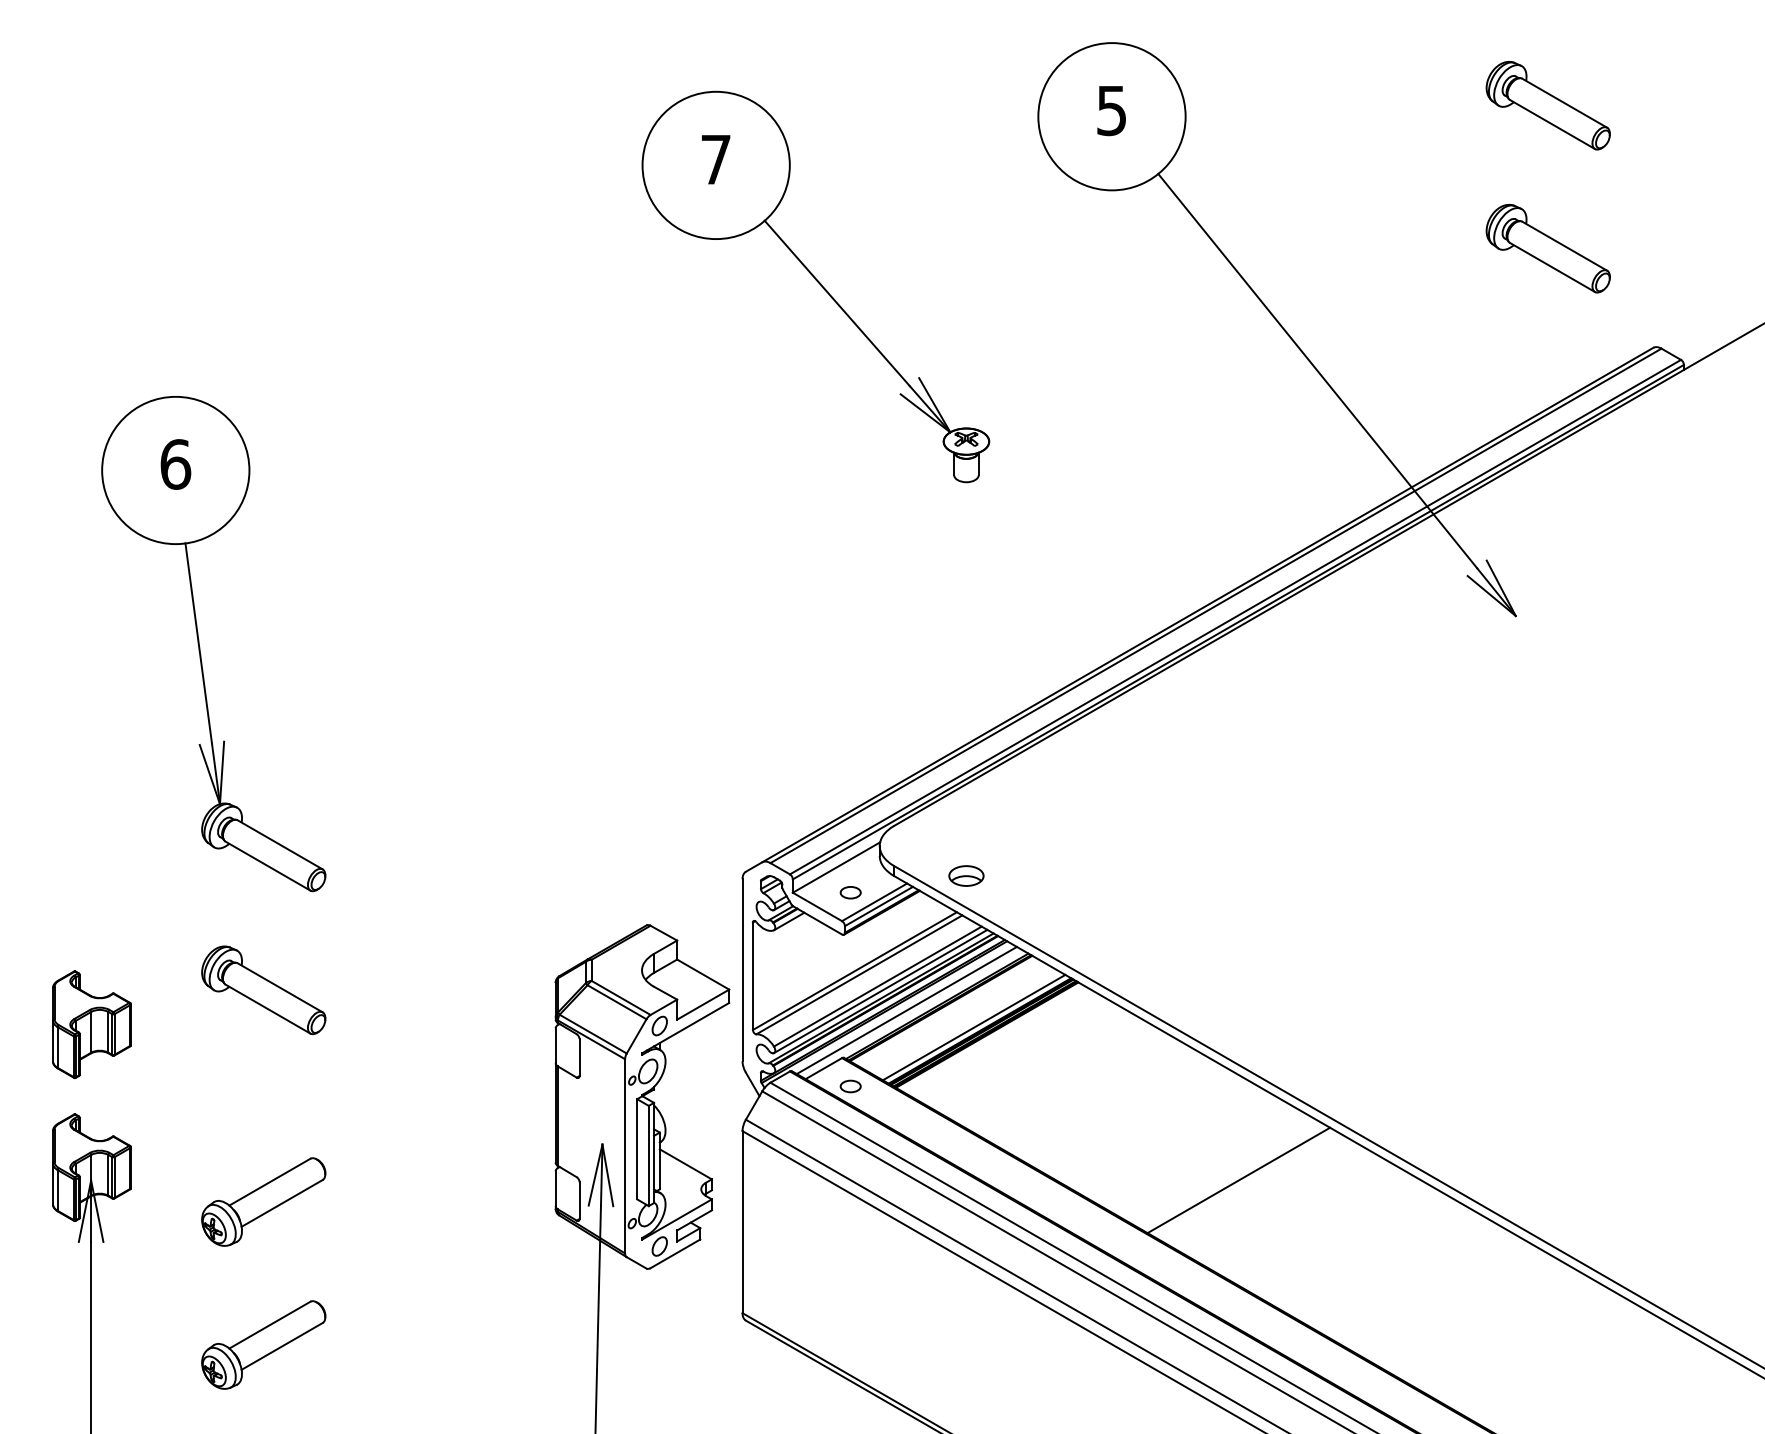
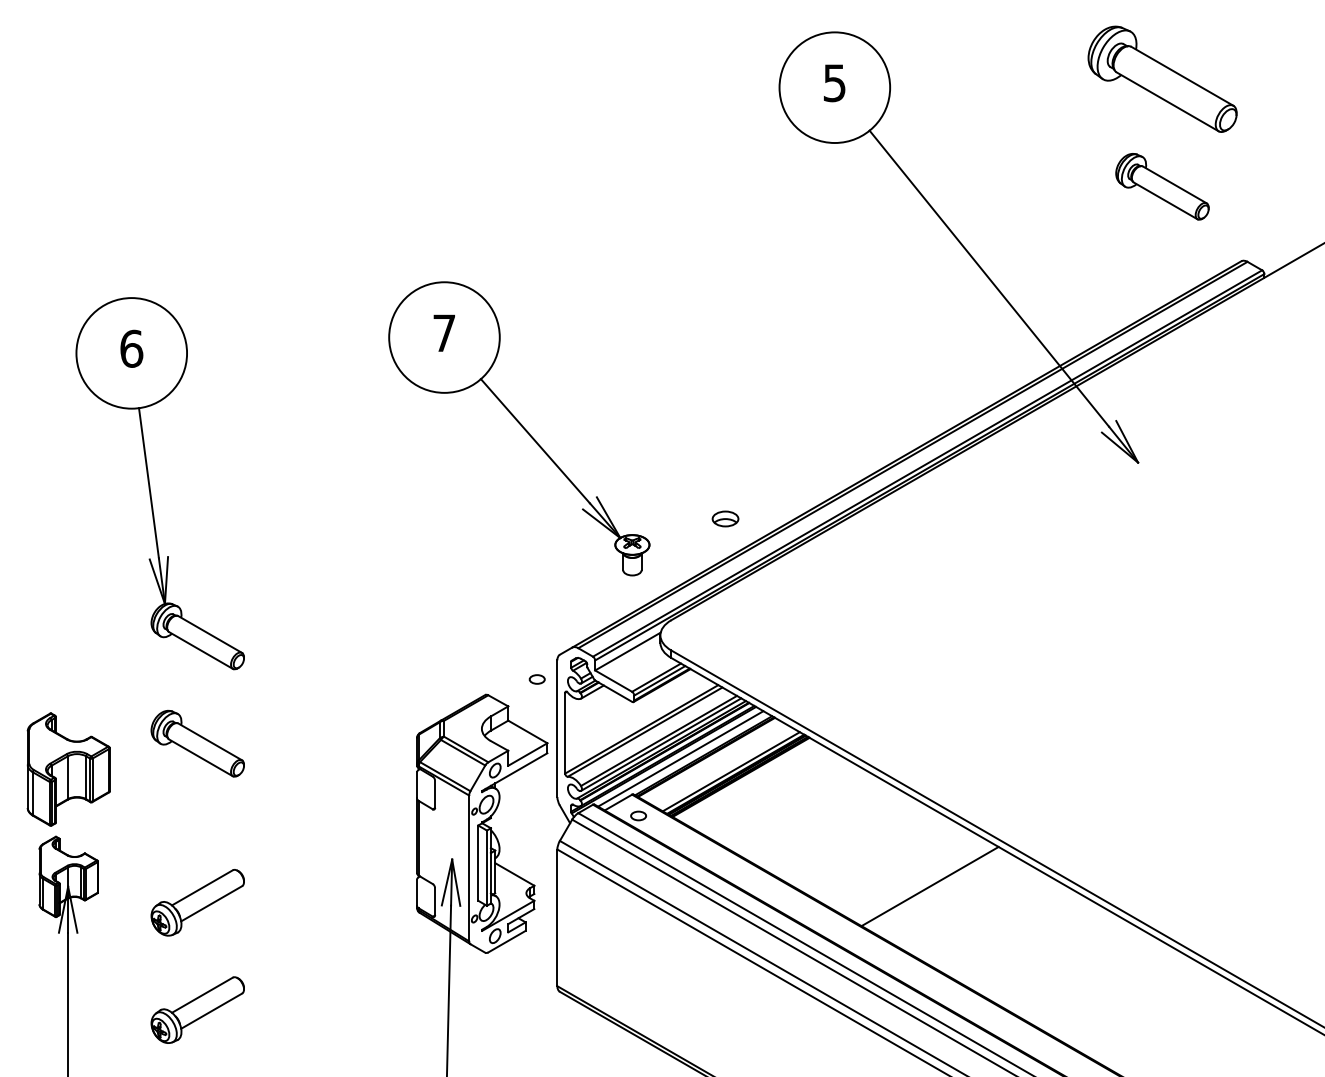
part: (1547, 105) -> (1161, 79), size x1.6
part: (815, 286) -> (519, 428), moved
part: (966, 875) -> (725, 518), moved
part: (850, 892) -> (537, 679), moved
part: (91, 1024) -> (68, 769), size x1.4

